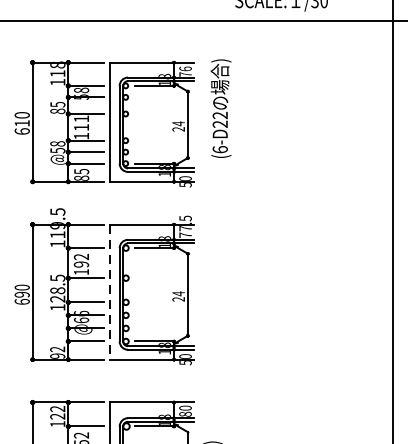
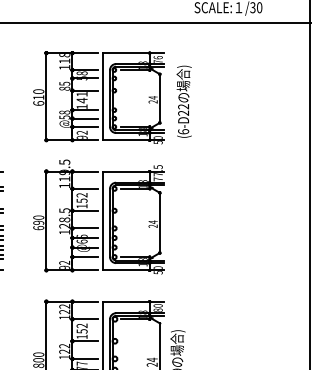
text: (220, 108) -> (183, 101), moved
text: (80, 127) -> (81, 100), 111 -> 141
text: (80, 173) -> (81, 134), 85 -> 92
text: (80, 264) -> (81, 200), 192 -> 152
line: (109, 292) -> (102, 221), dashed -> solid

